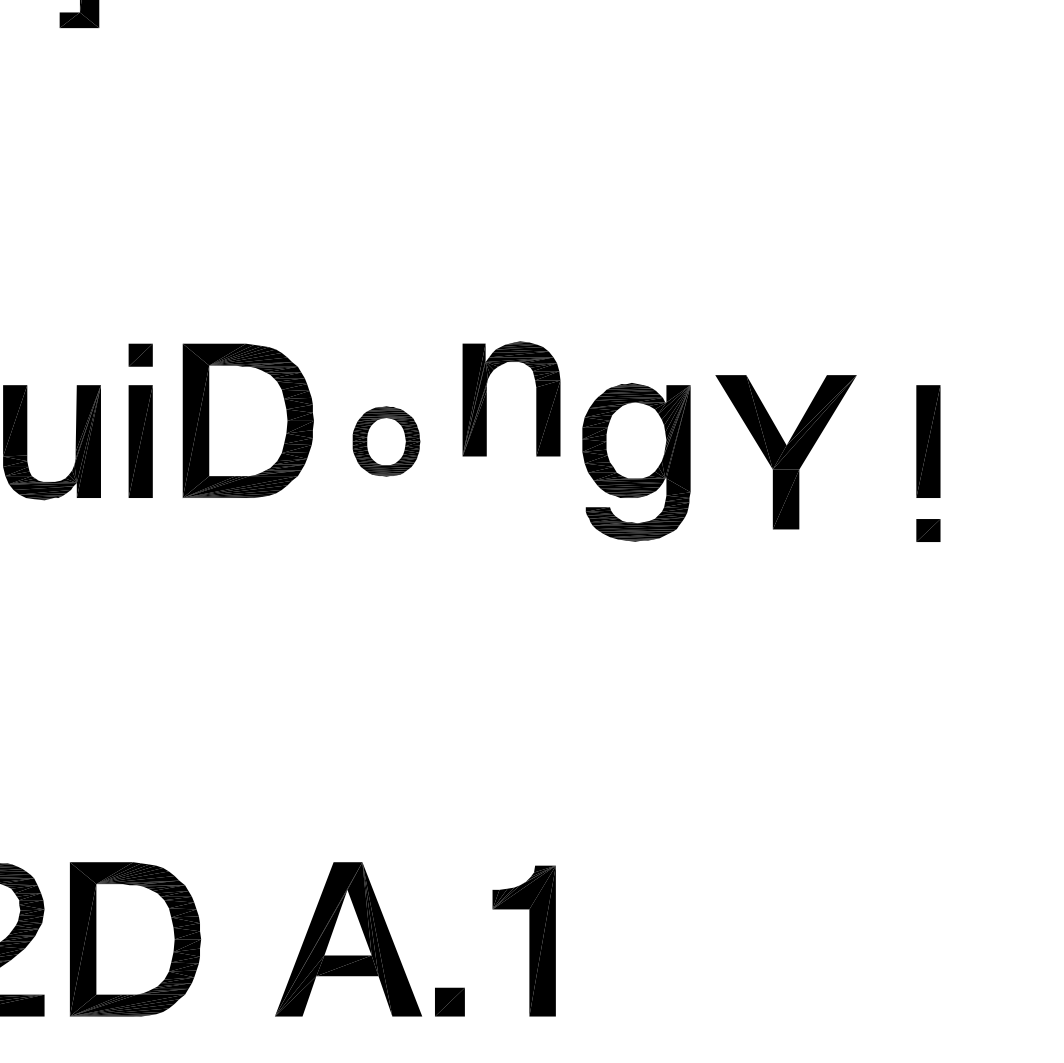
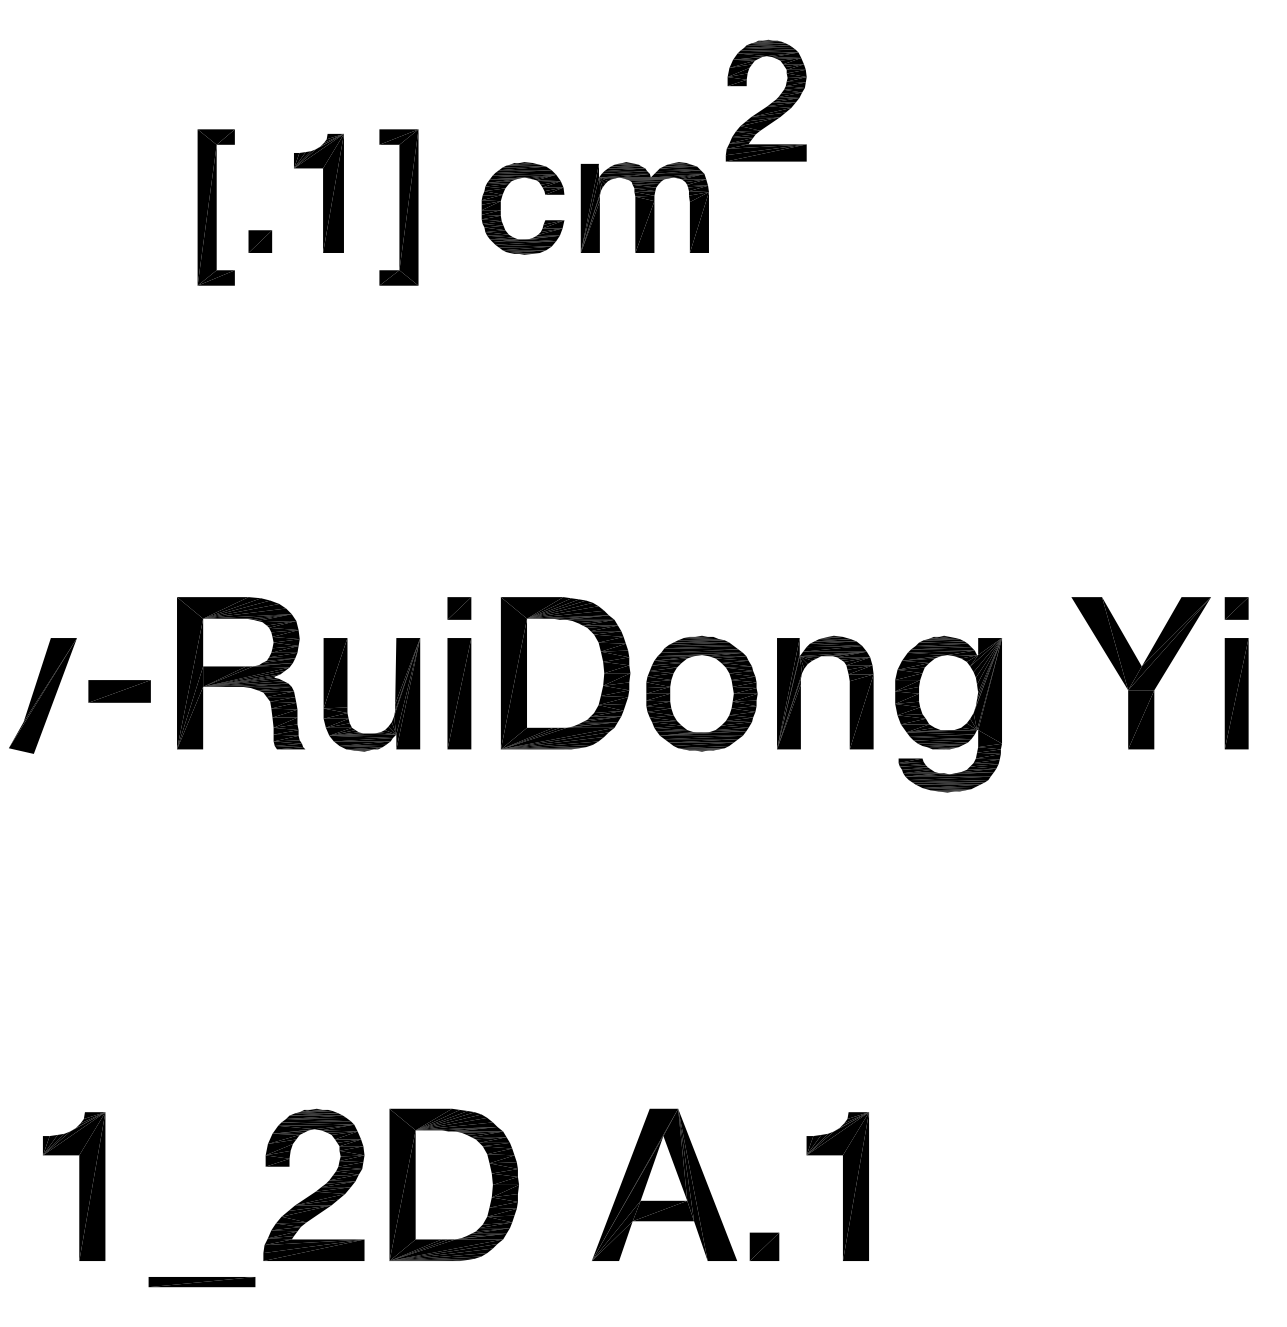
part: (536, 398) -> (849, 692), moved
part: (386, 441) -> (701, 693), size x1.67
part: (785, 452) -> (1140, 673), moved
part: (928, 530) -> (1236, 608), moved

